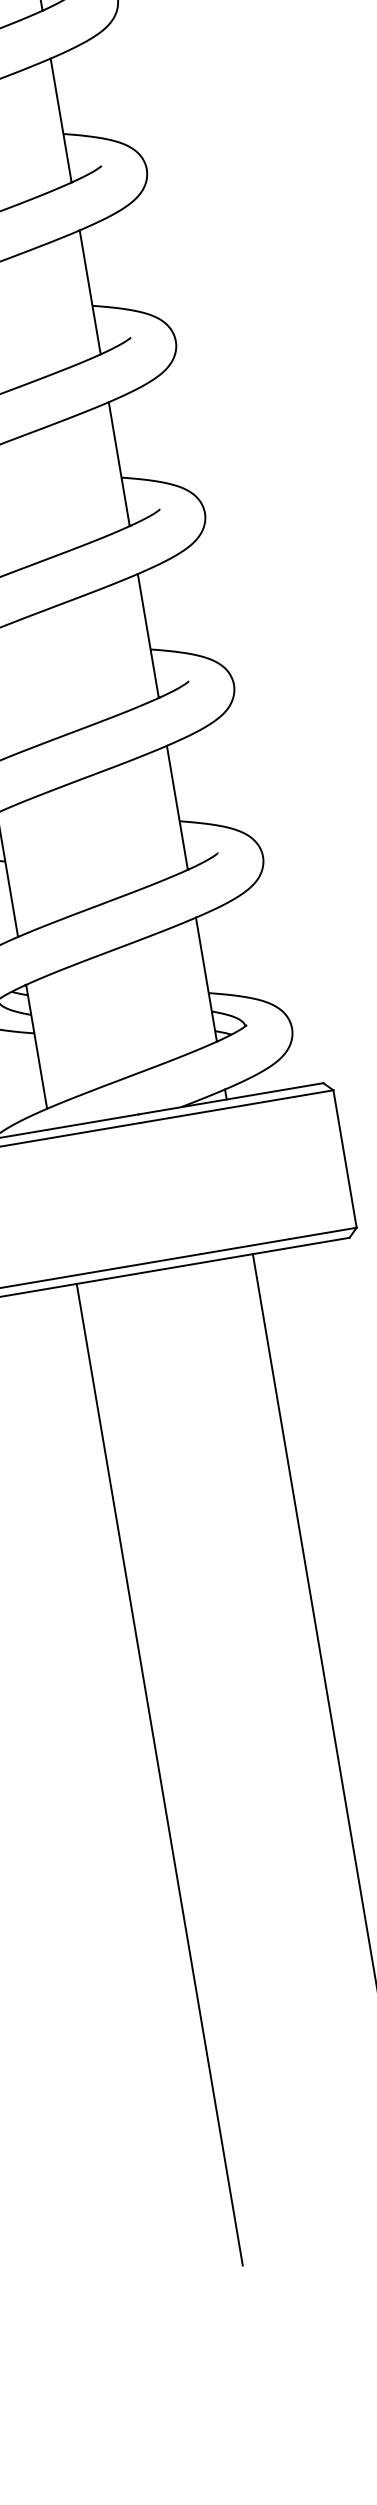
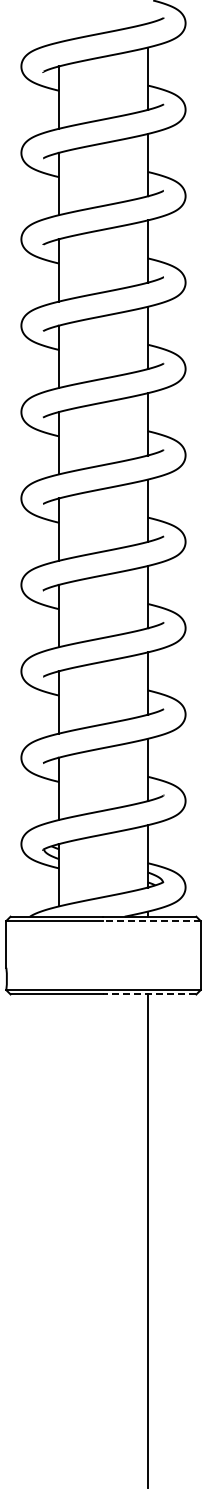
line: (237, 1107) -> (152, 921), solid -> dashed
line: (256, 1253) -> (149, 994), solid -> dashed
line: (160, 1775) -> (59, 1241), removed

